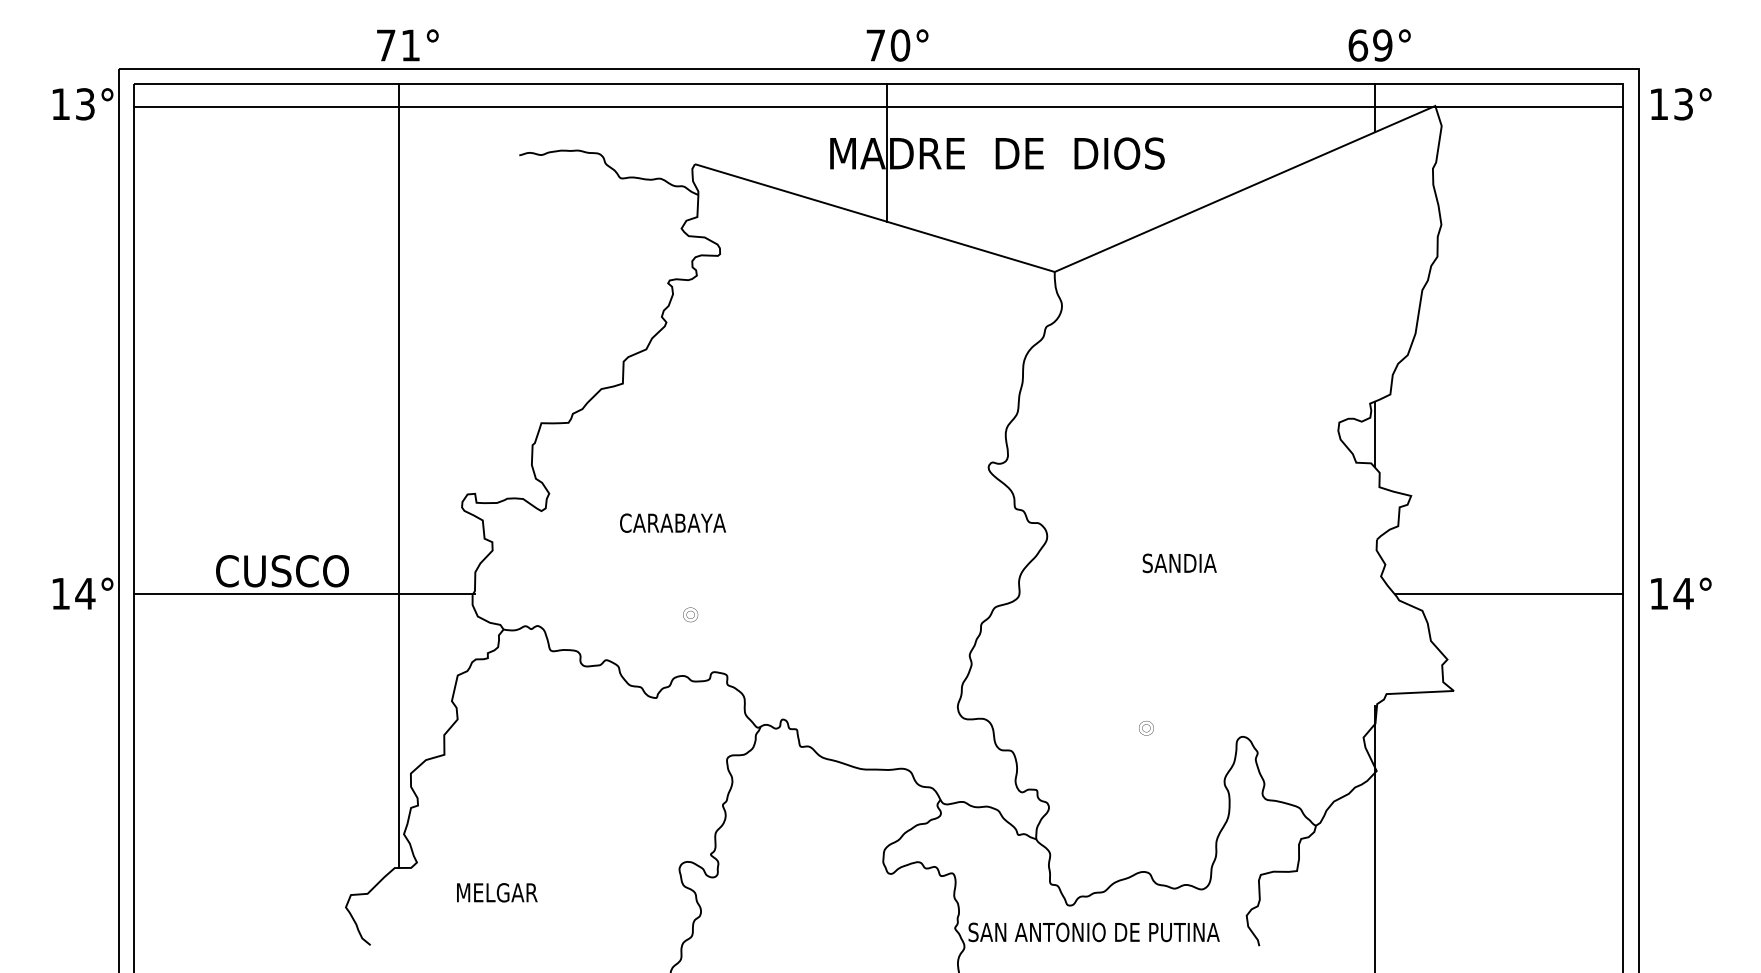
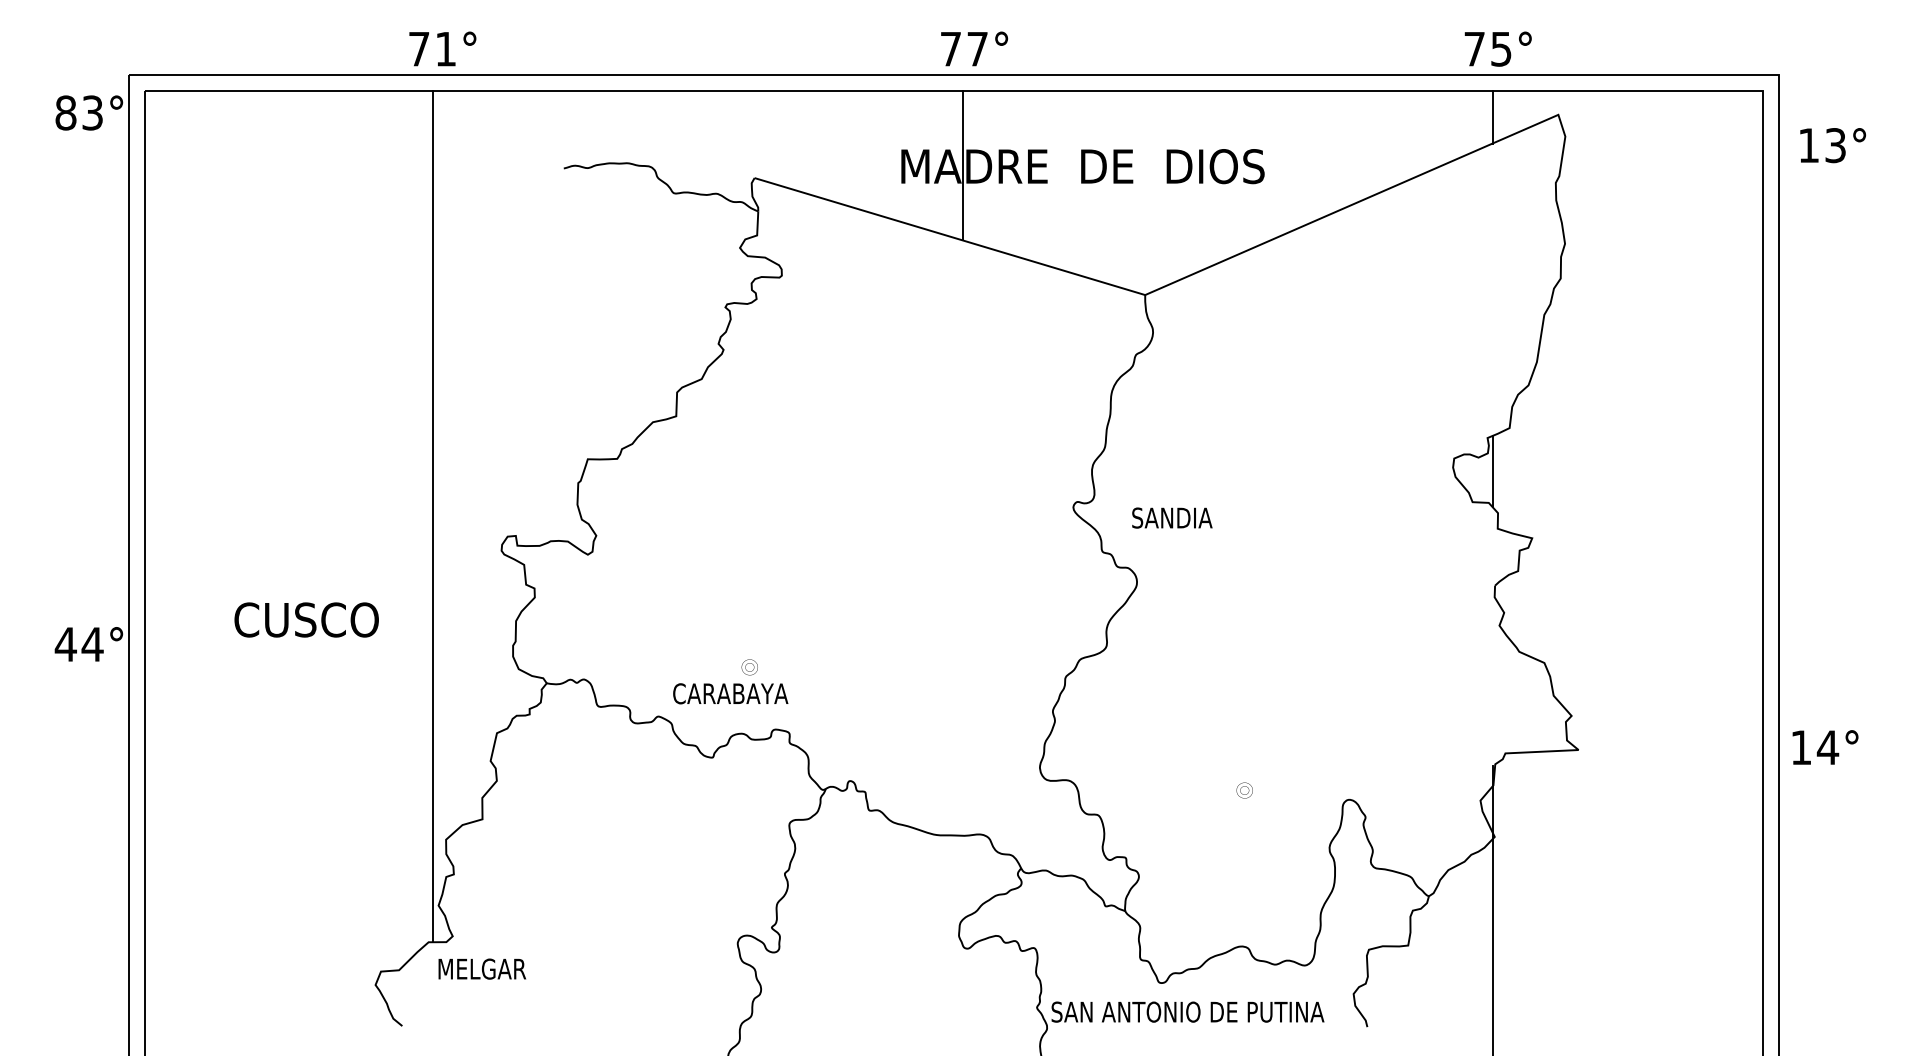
text: (900, 45) -> (977, 49), 70° -> 77°
text: (1370, 45) -> (1488, 49), 69° -> 75°
text: (60, 104) -> (65, 113), 13° -> 83°
text: (1681, 104) -> (1833, 145), moved
line: (878, 106) -> (953, 115), removed
text: (672, 522) -> (730, 693), moved
text: (1179, 563) -> (1172, 518), moved
text: (60, 593) -> (65, 644), 14° -> 44°
text: (1681, 593) -> (1825, 747), moved
line: (304, 594) -> (330, 645), removed
line: (1508, 594) -> (1637, 645), removed
text: (497, 892) -> (482, 968), moved

